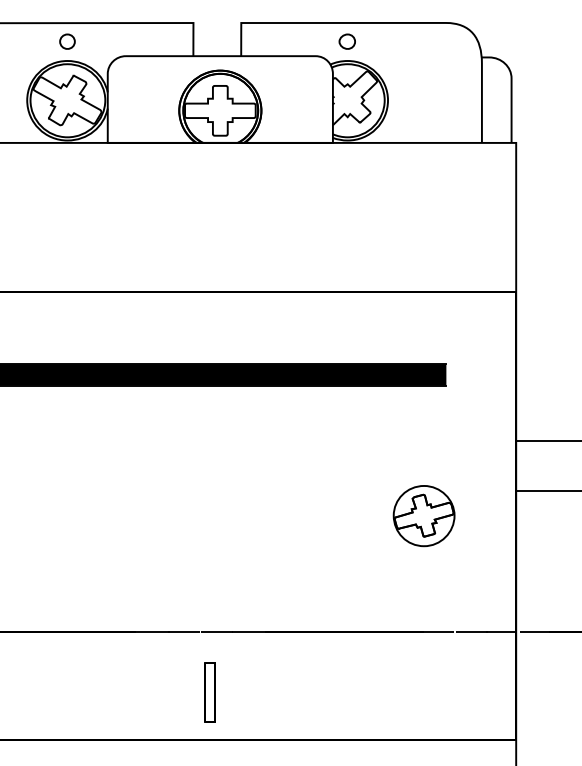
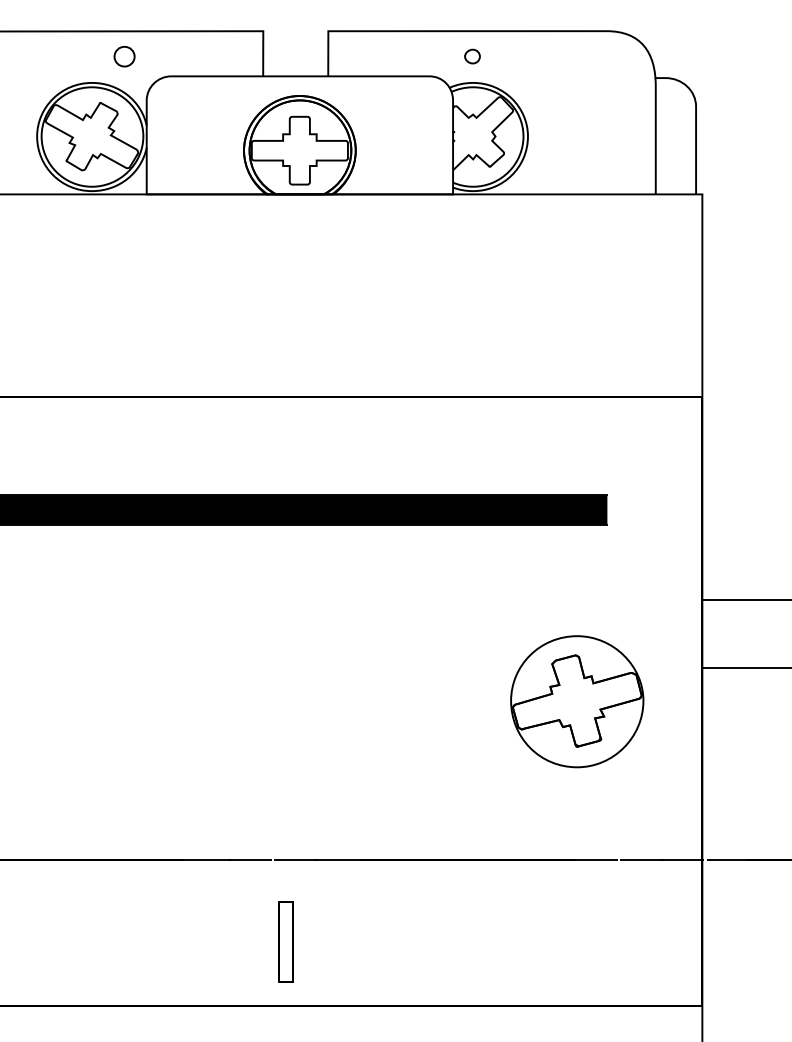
part: (67, 41) -> (124, 56), moved
part: (346, 41) -> (471, 56), size x0.7
part: (423, 516) -> (576, 702), size x1.6

